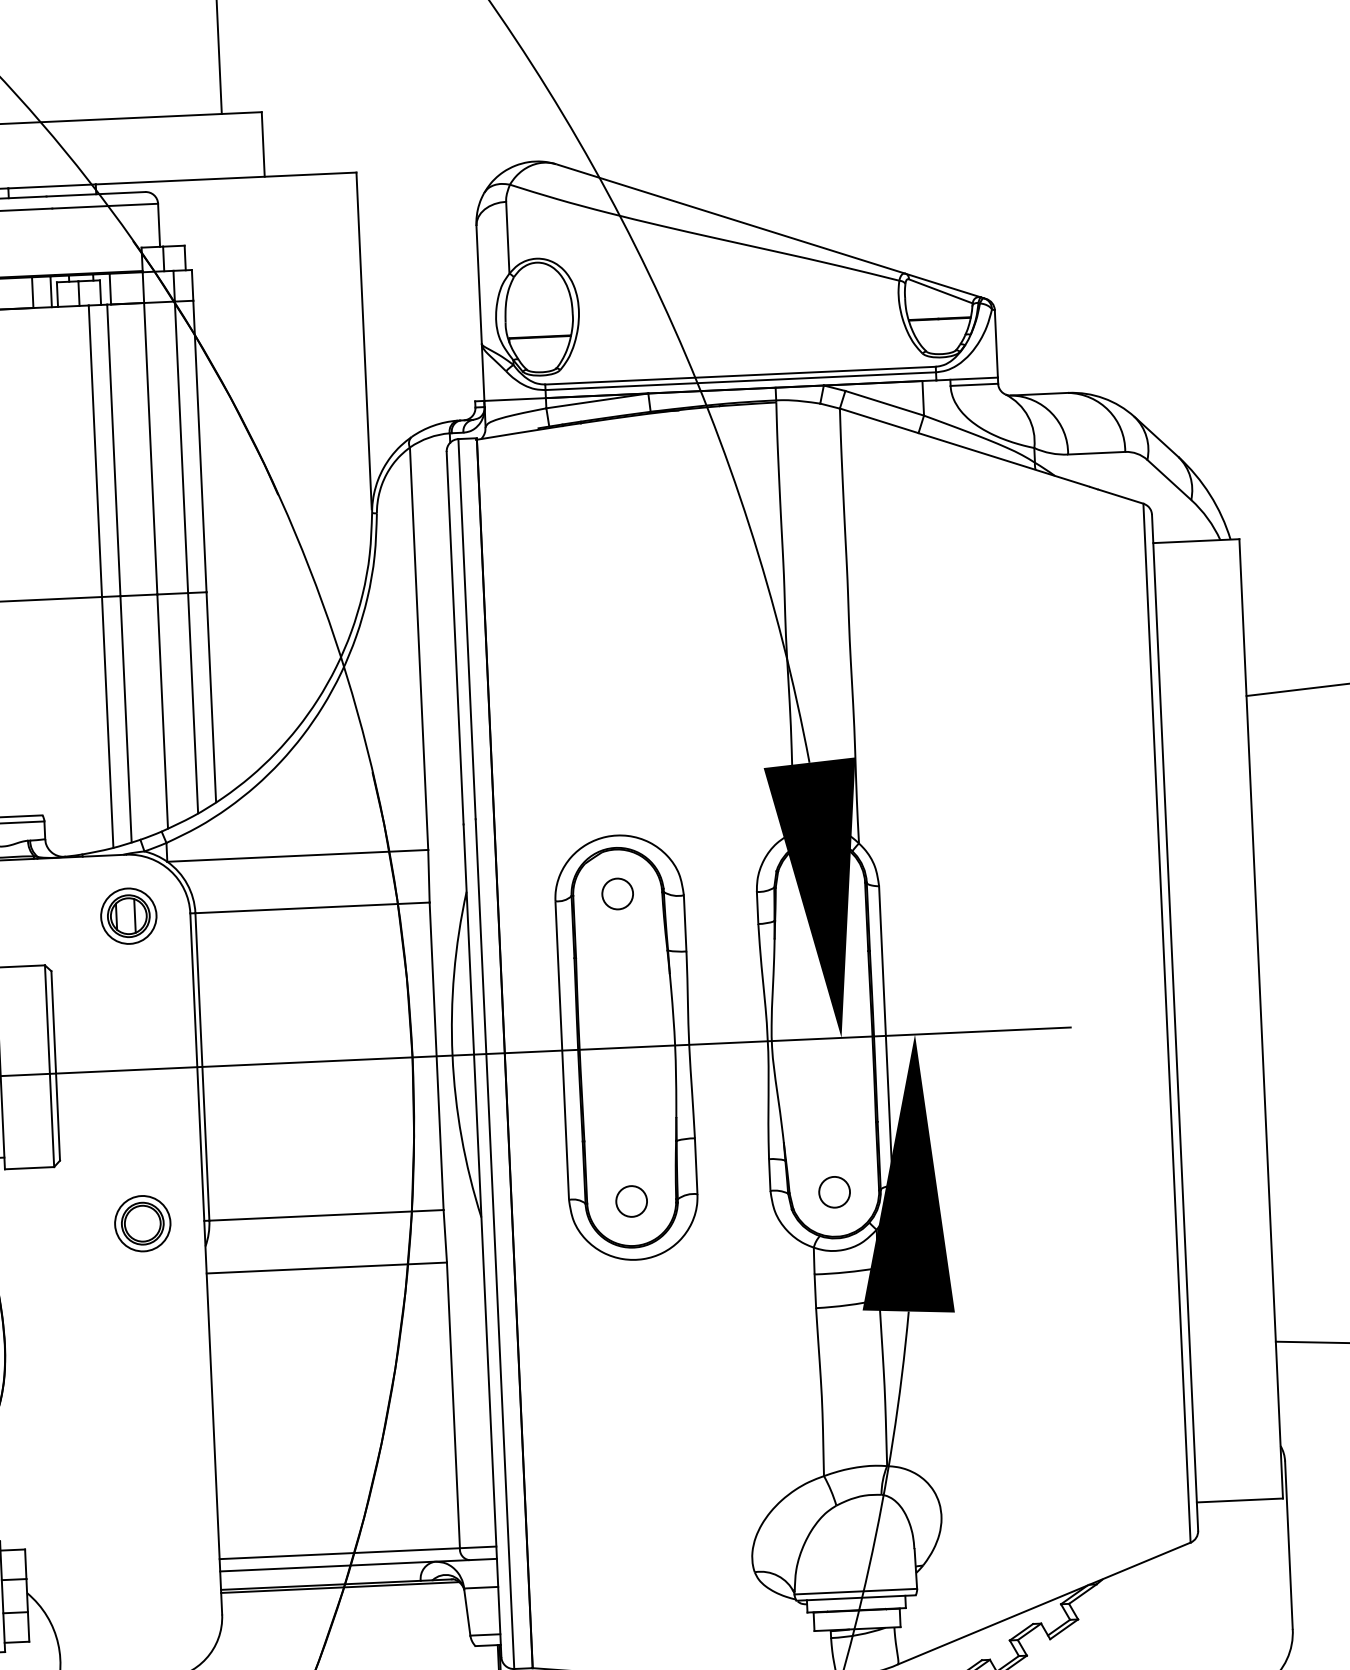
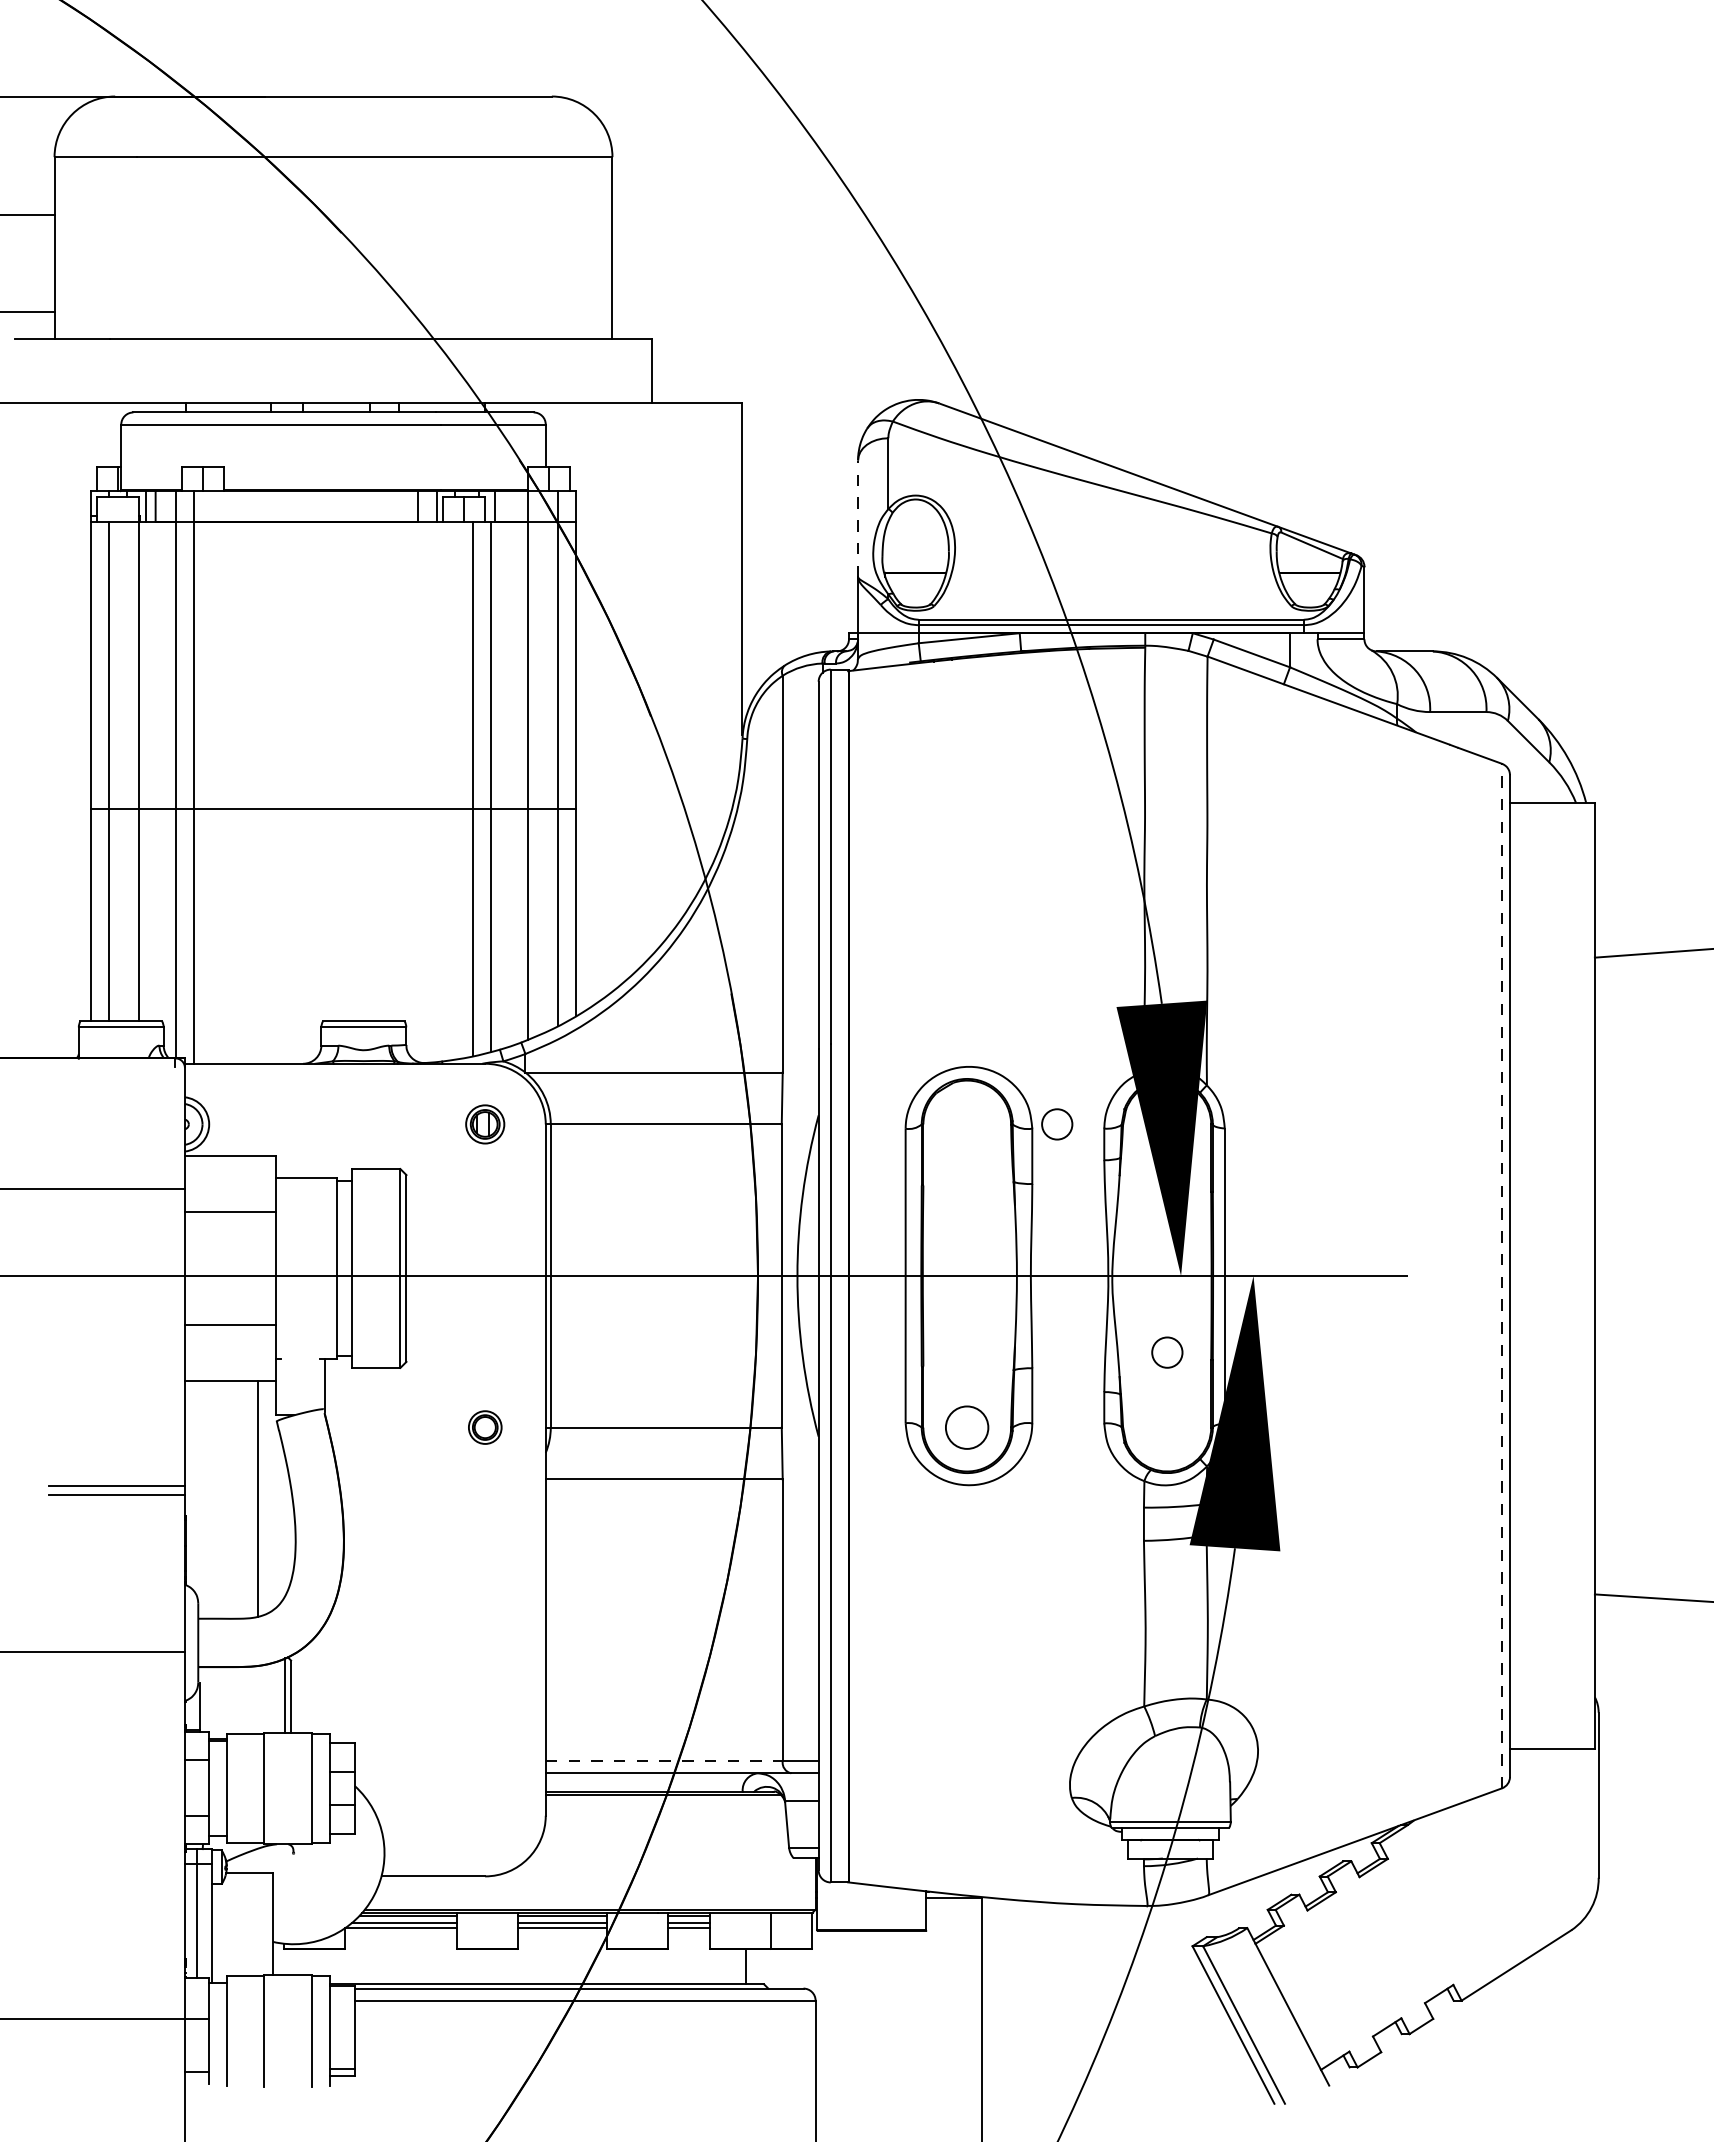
line: (479, 284) -> (858, 518), solid -> dashed
circle: (617, 894) -> (1057, 1124), moved
part: (129, 916) -> (485, 1124), size x0.7
line: (1167, 1022) -> (1502, 1275), solid -> dashed
circle: (834, 1192) -> (1167, 1352), moved
circle: (631, 1201) -> (967, 1427), size x1.4
part: (143, 1223) -> (485, 1427), size x0.6
line: (340, 1553) -> (664, 1761), solid -> dashed

